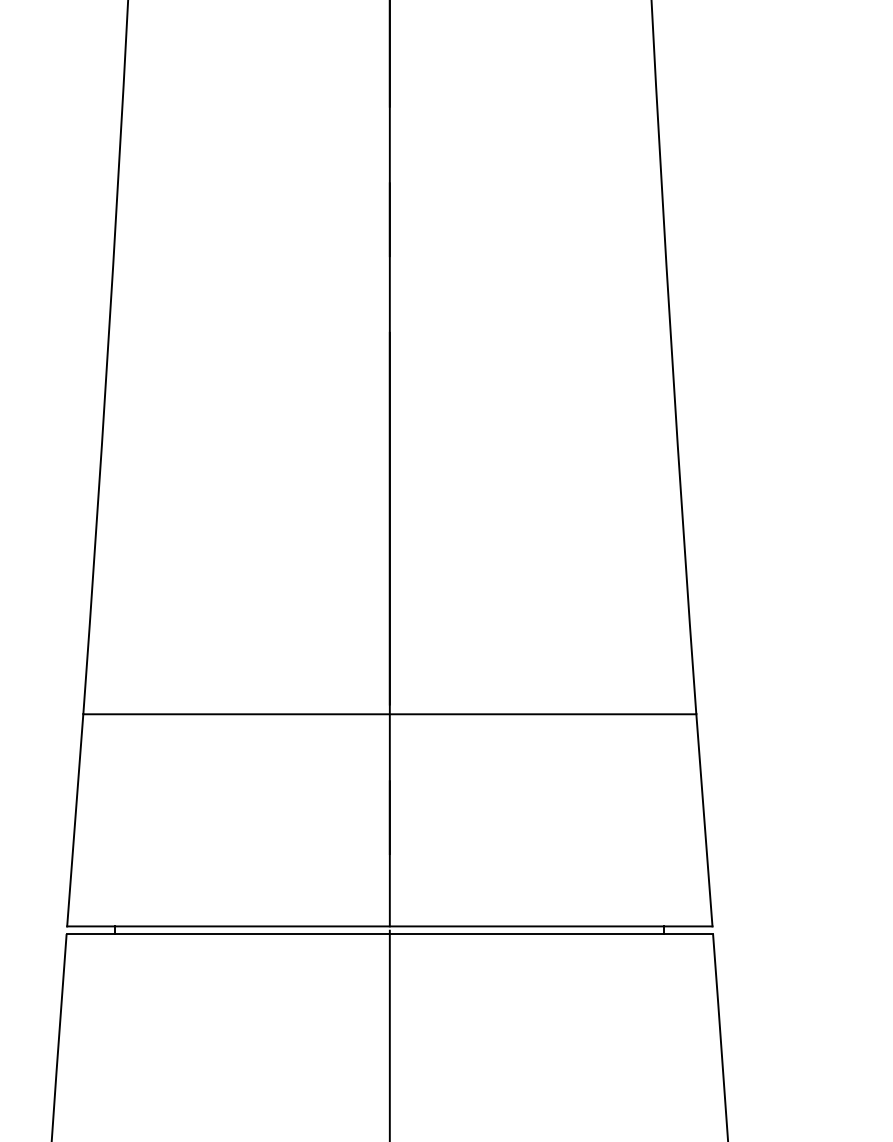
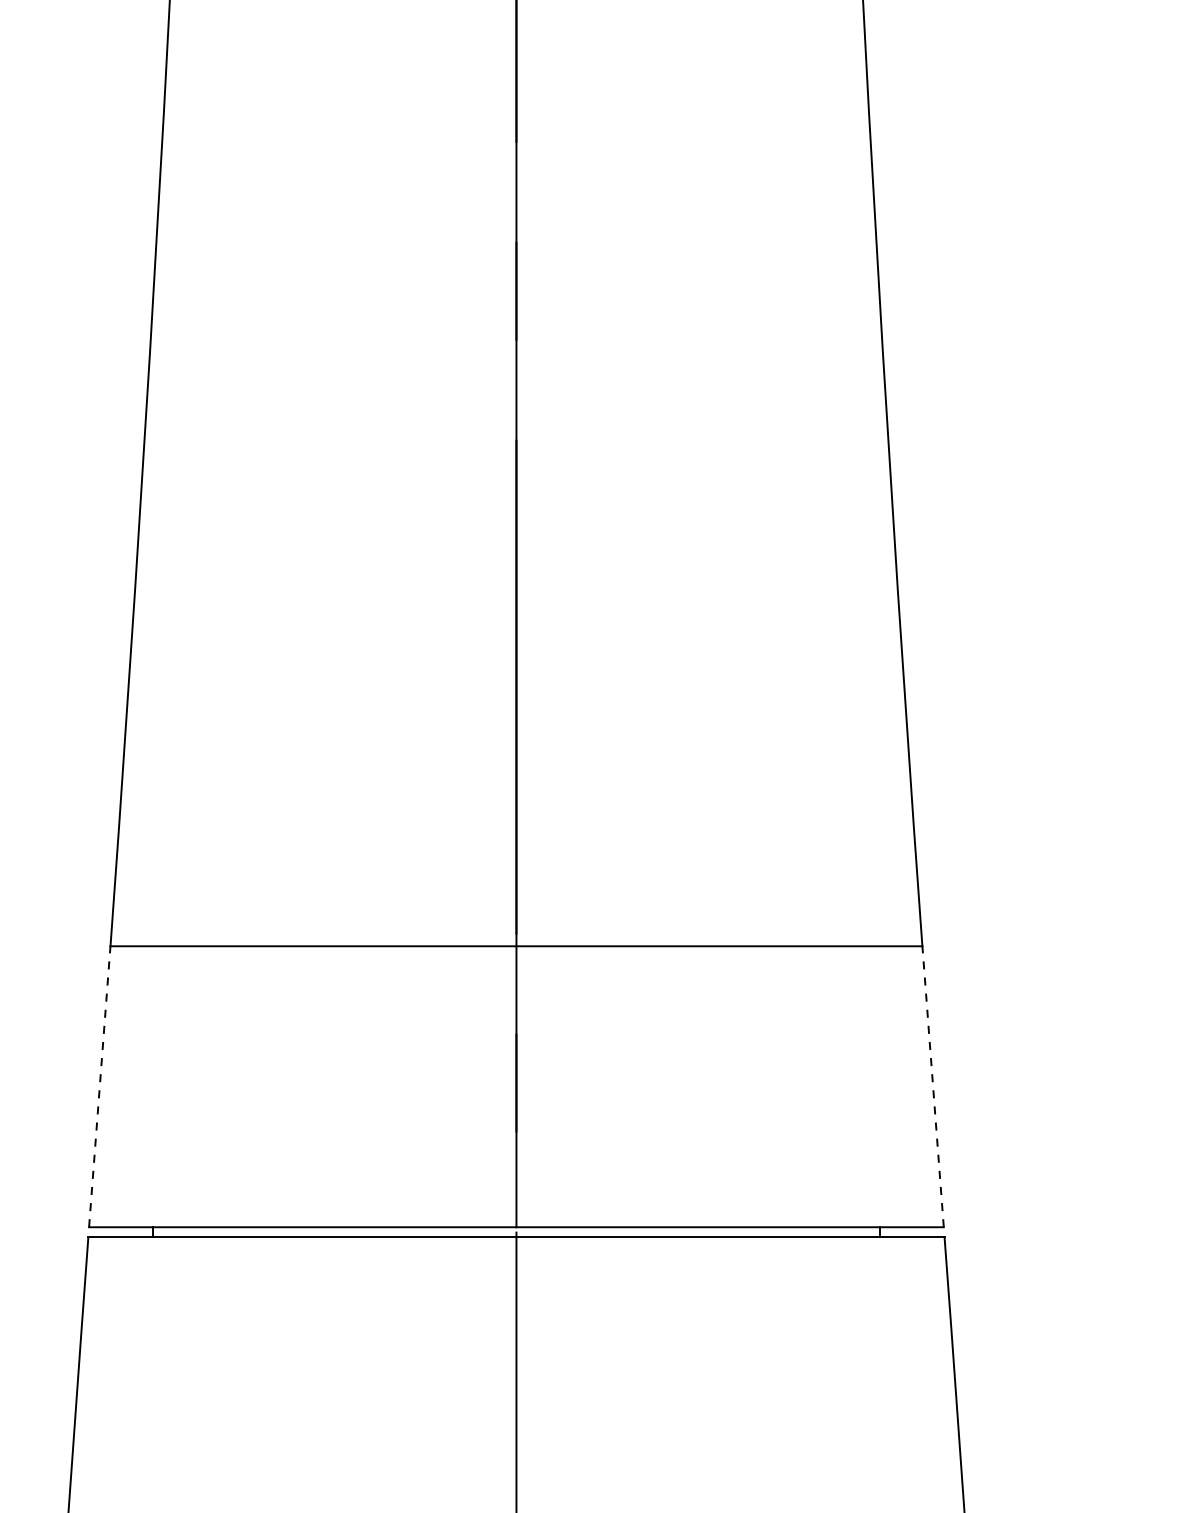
line: (75, 820) -> (99, 1086), solid -> dashed
line: (704, 820) -> (933, 1086), solid -> dashed

